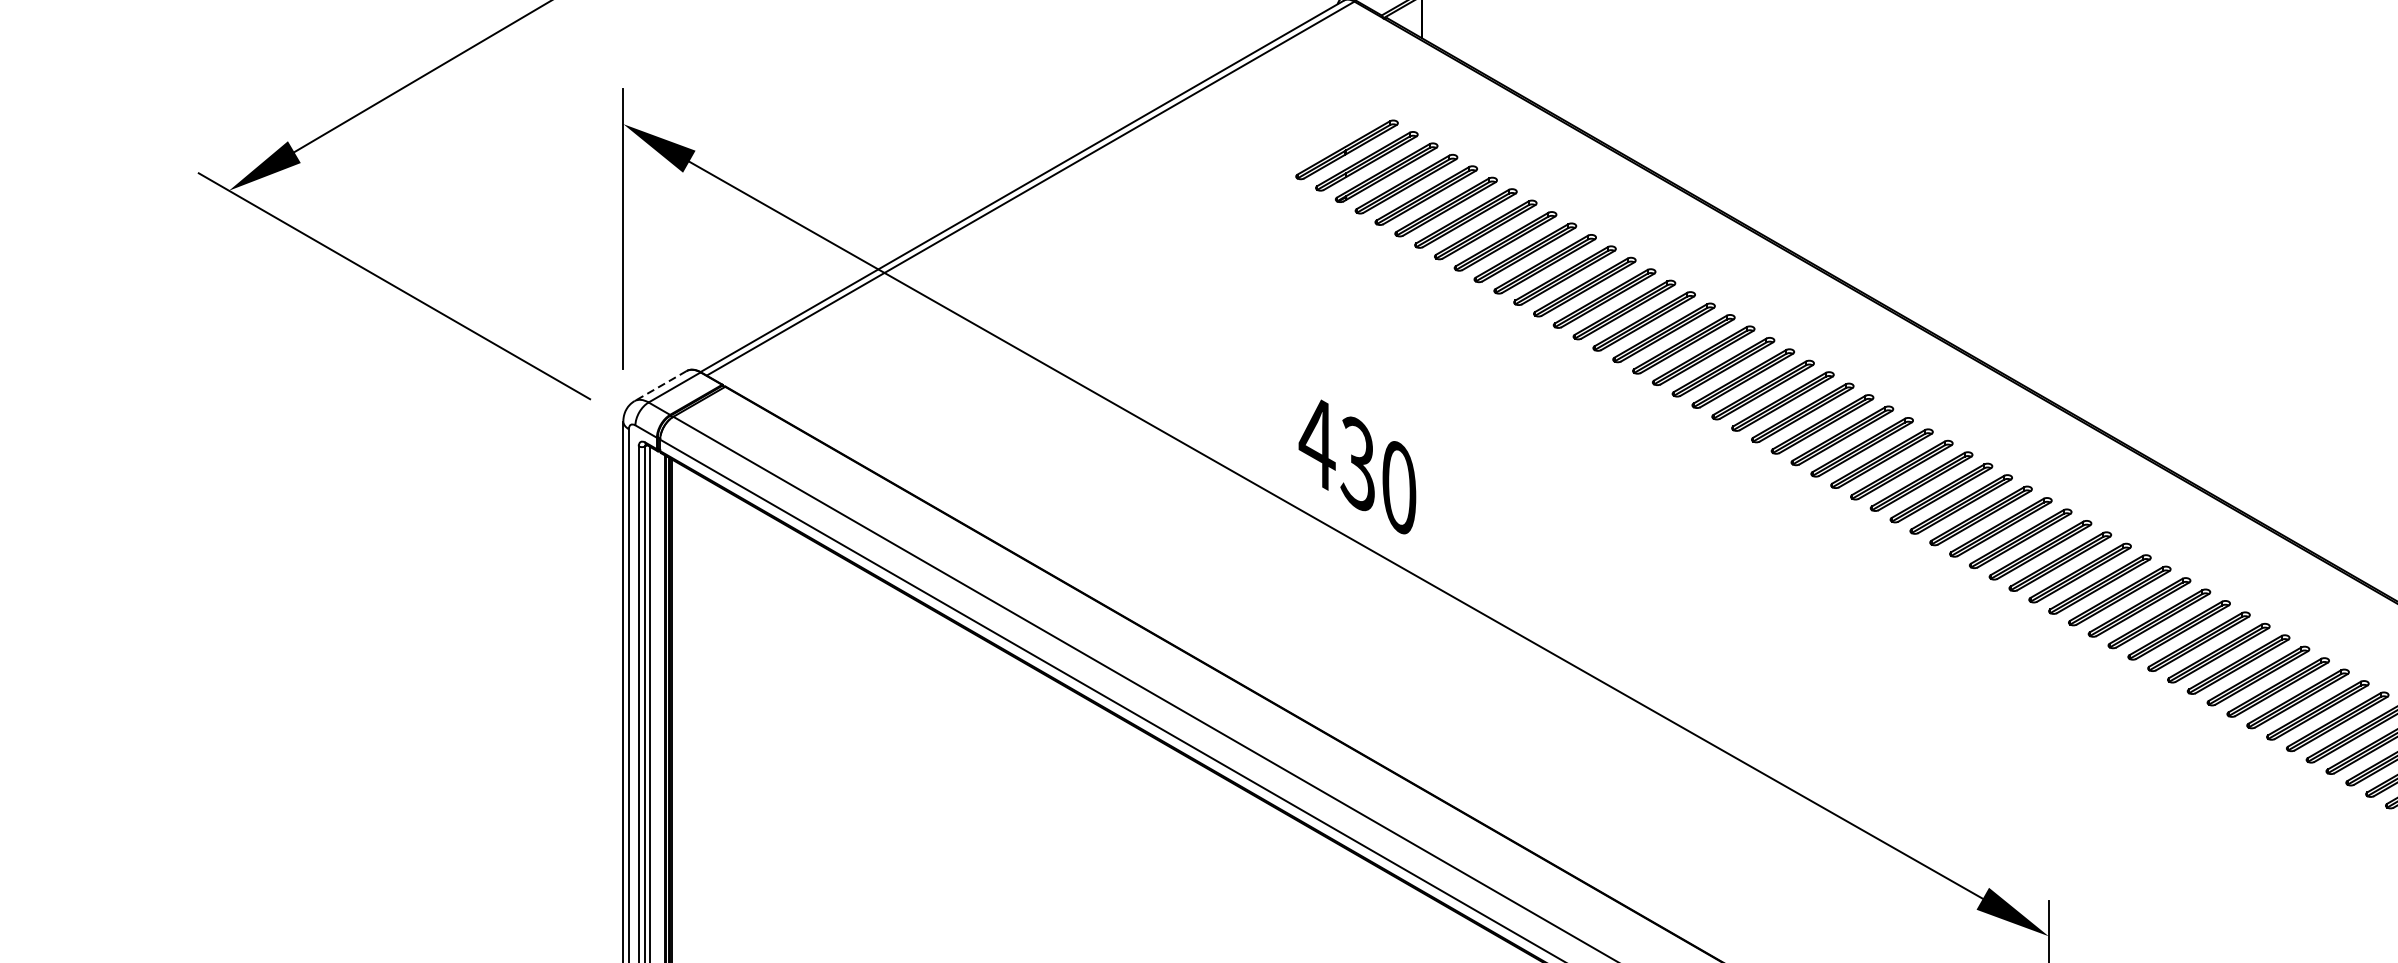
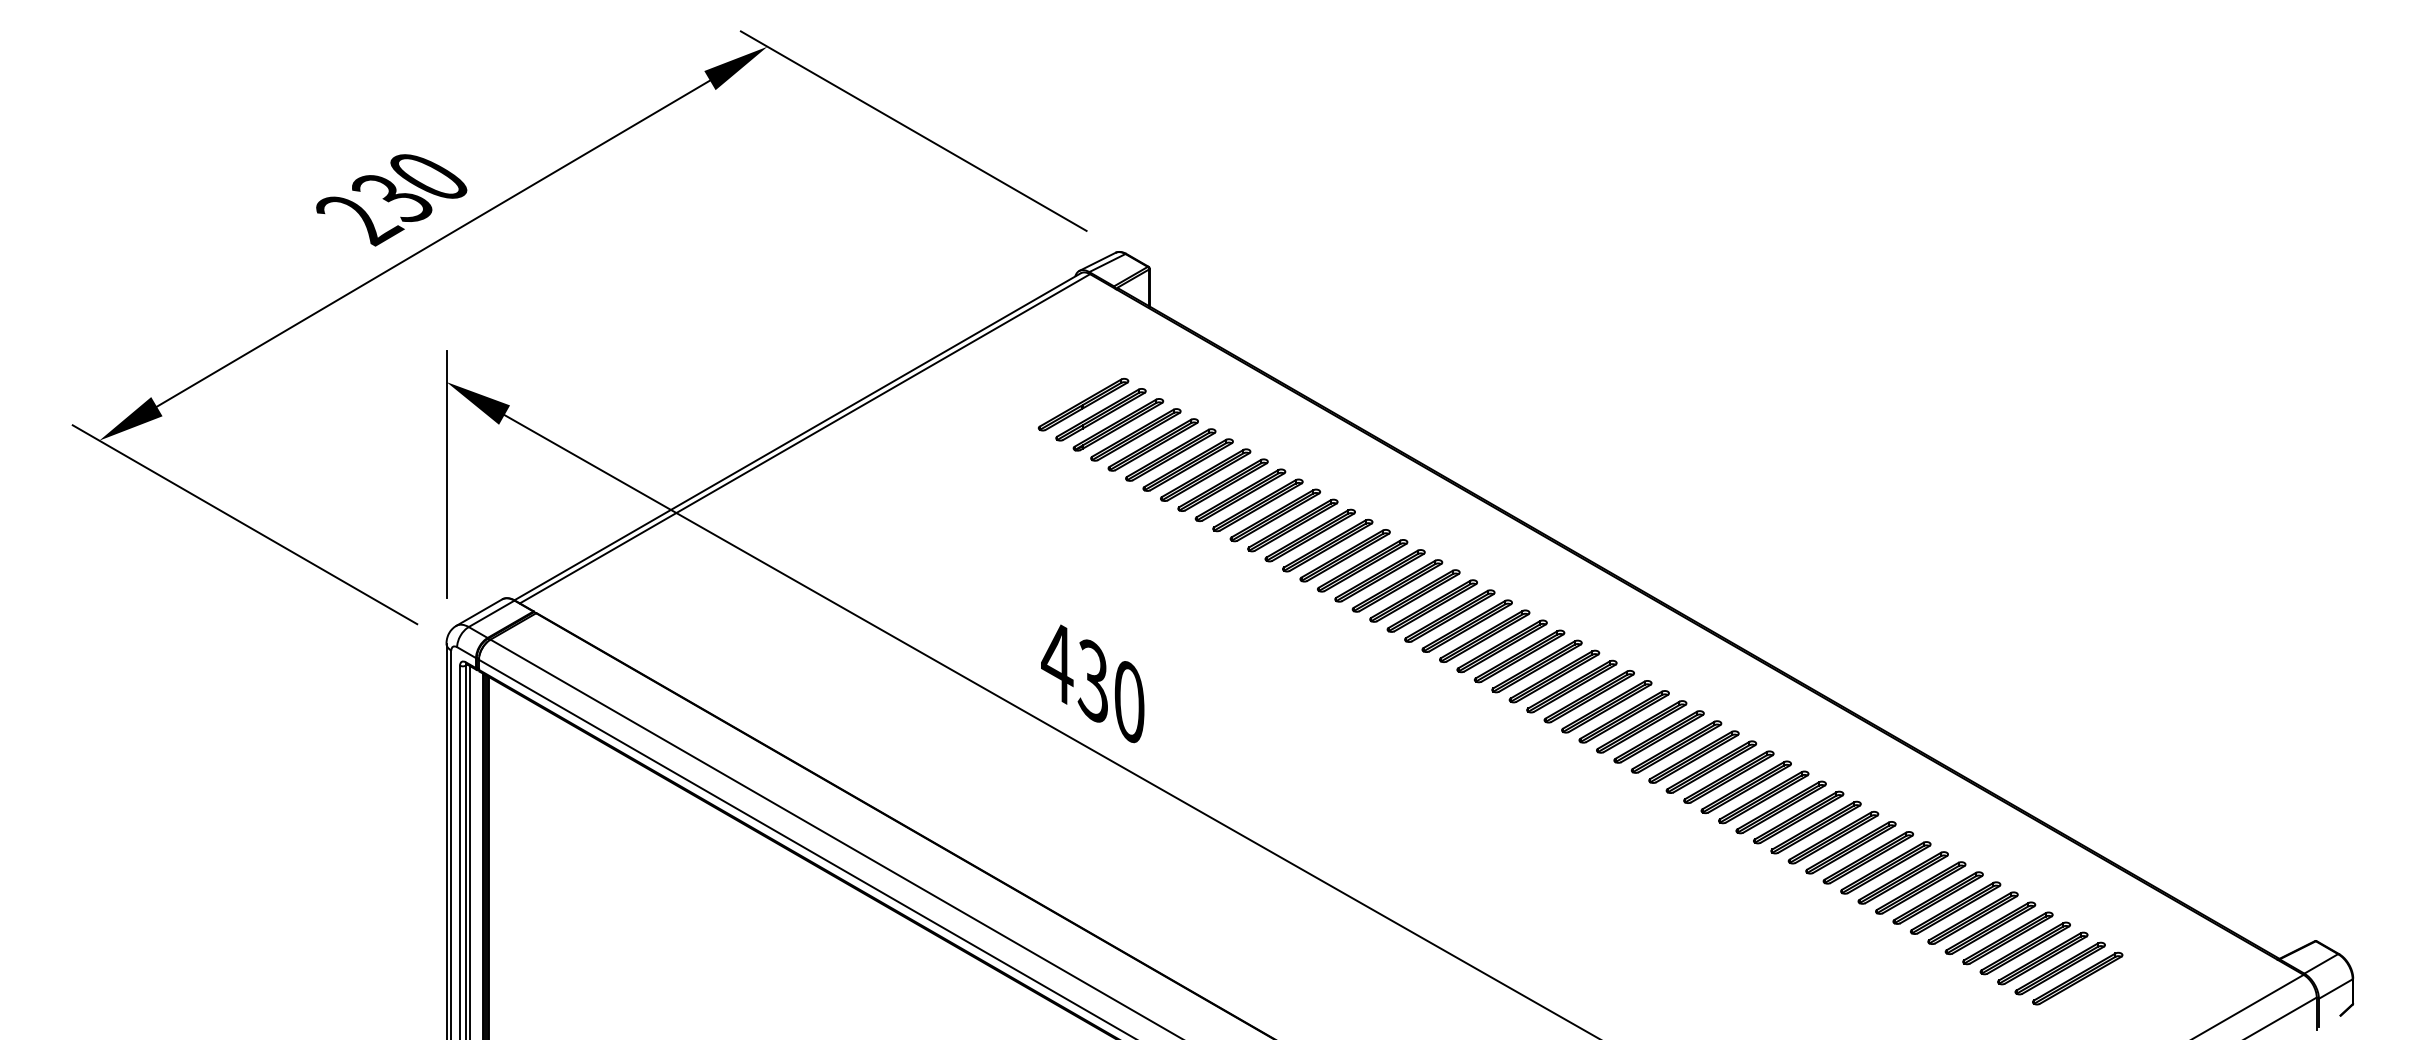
line: (659, 385) -> (478, 612), dashed -> solid

